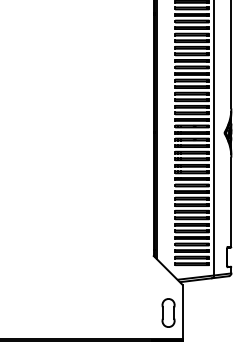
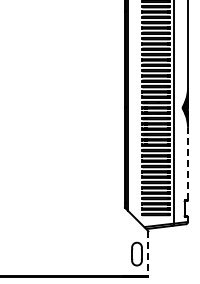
line: (231, 201) -> (188, 163), solid -> dashed
line: (182, 312) -> (148, 253), solid -> dashed

